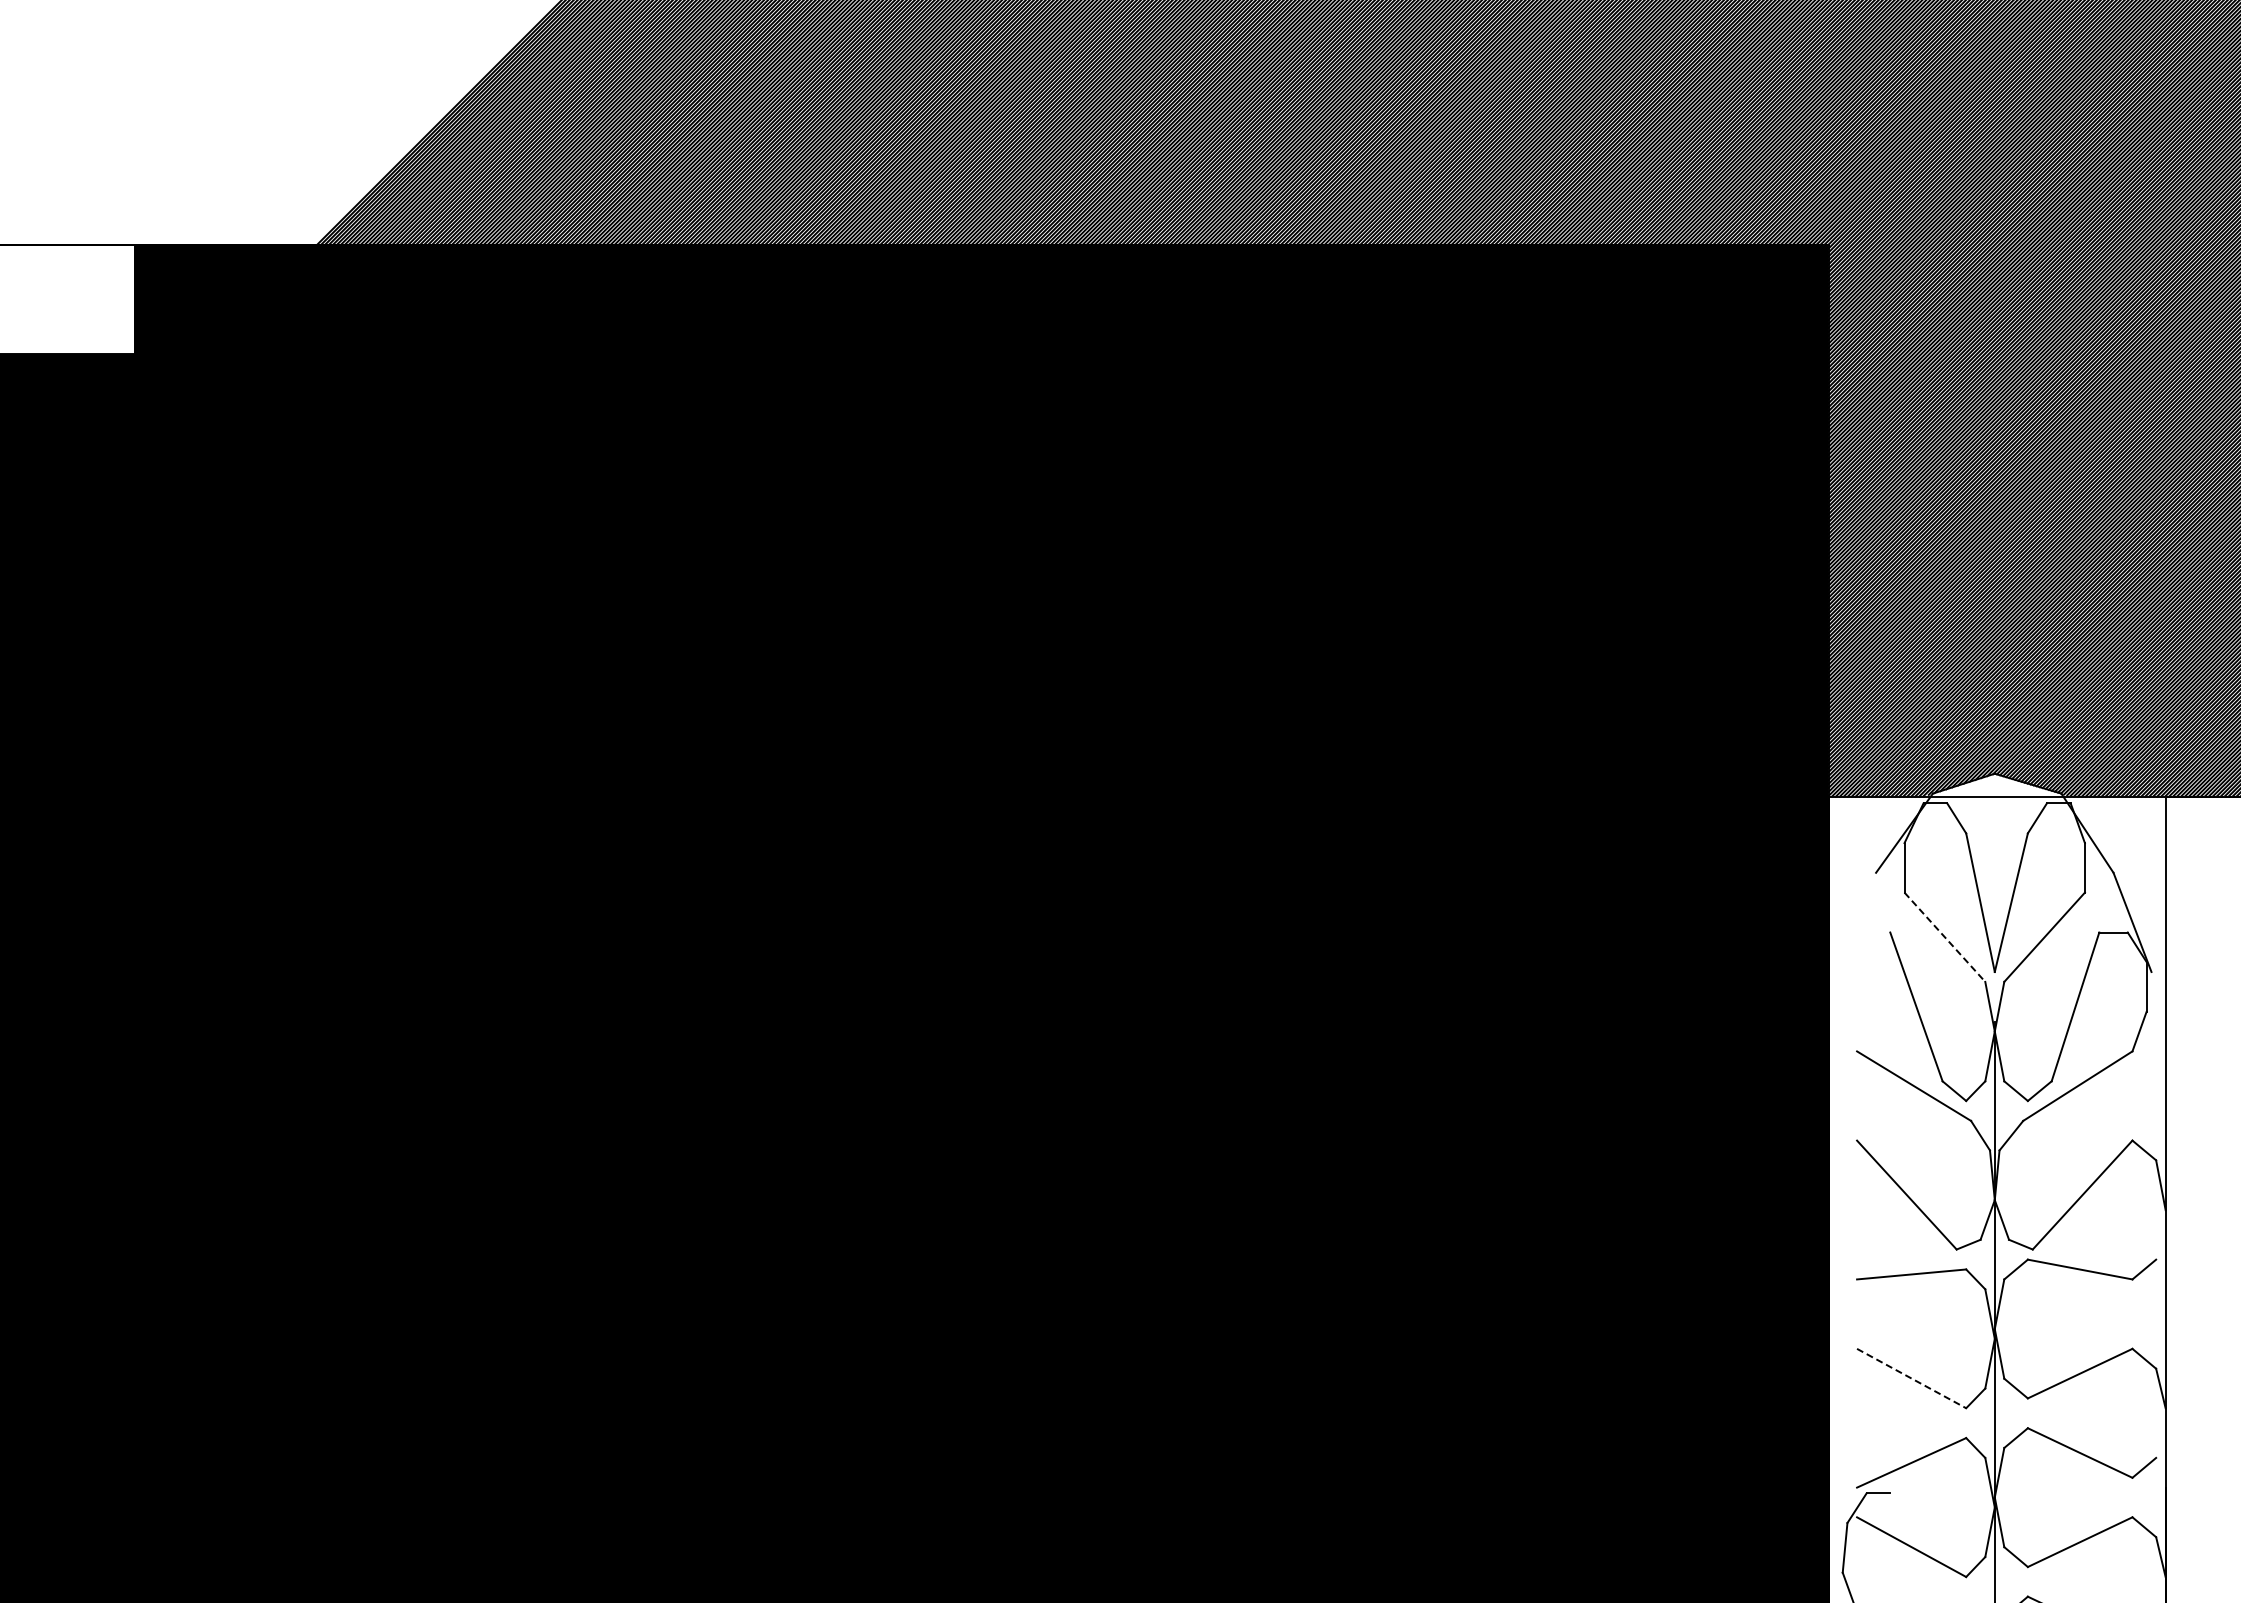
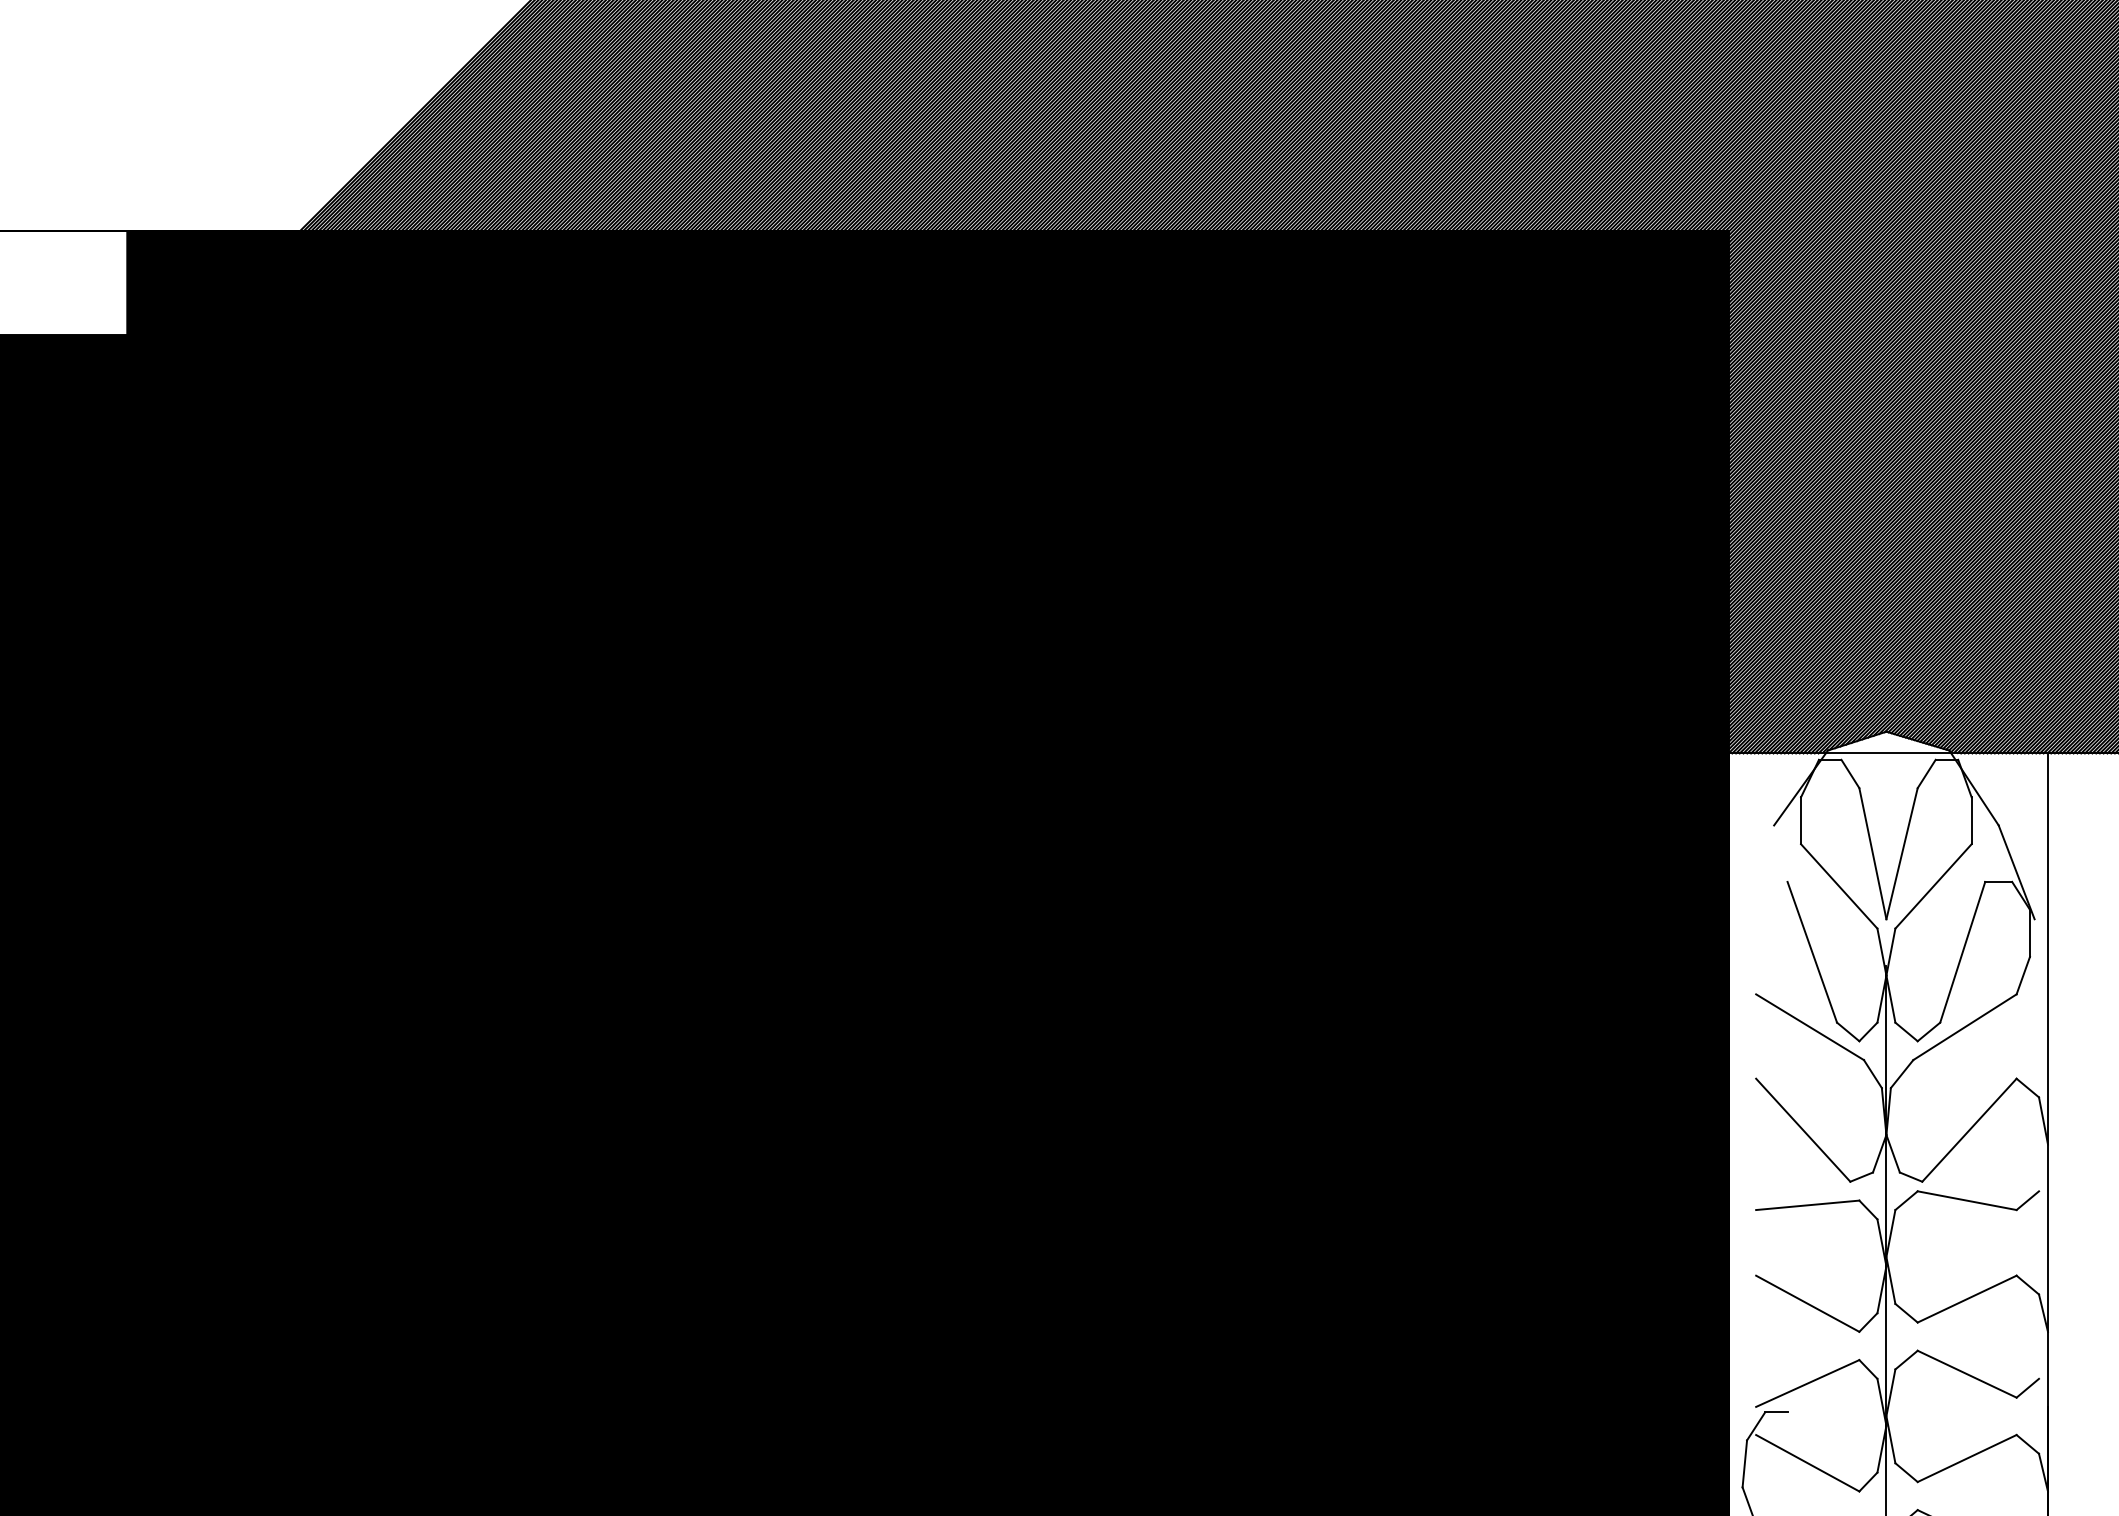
line: (1945, 937) -> (1839, 886), dashed -> solid
line: (1912, 1378) -> (1808, 1303), dashed -> solid

